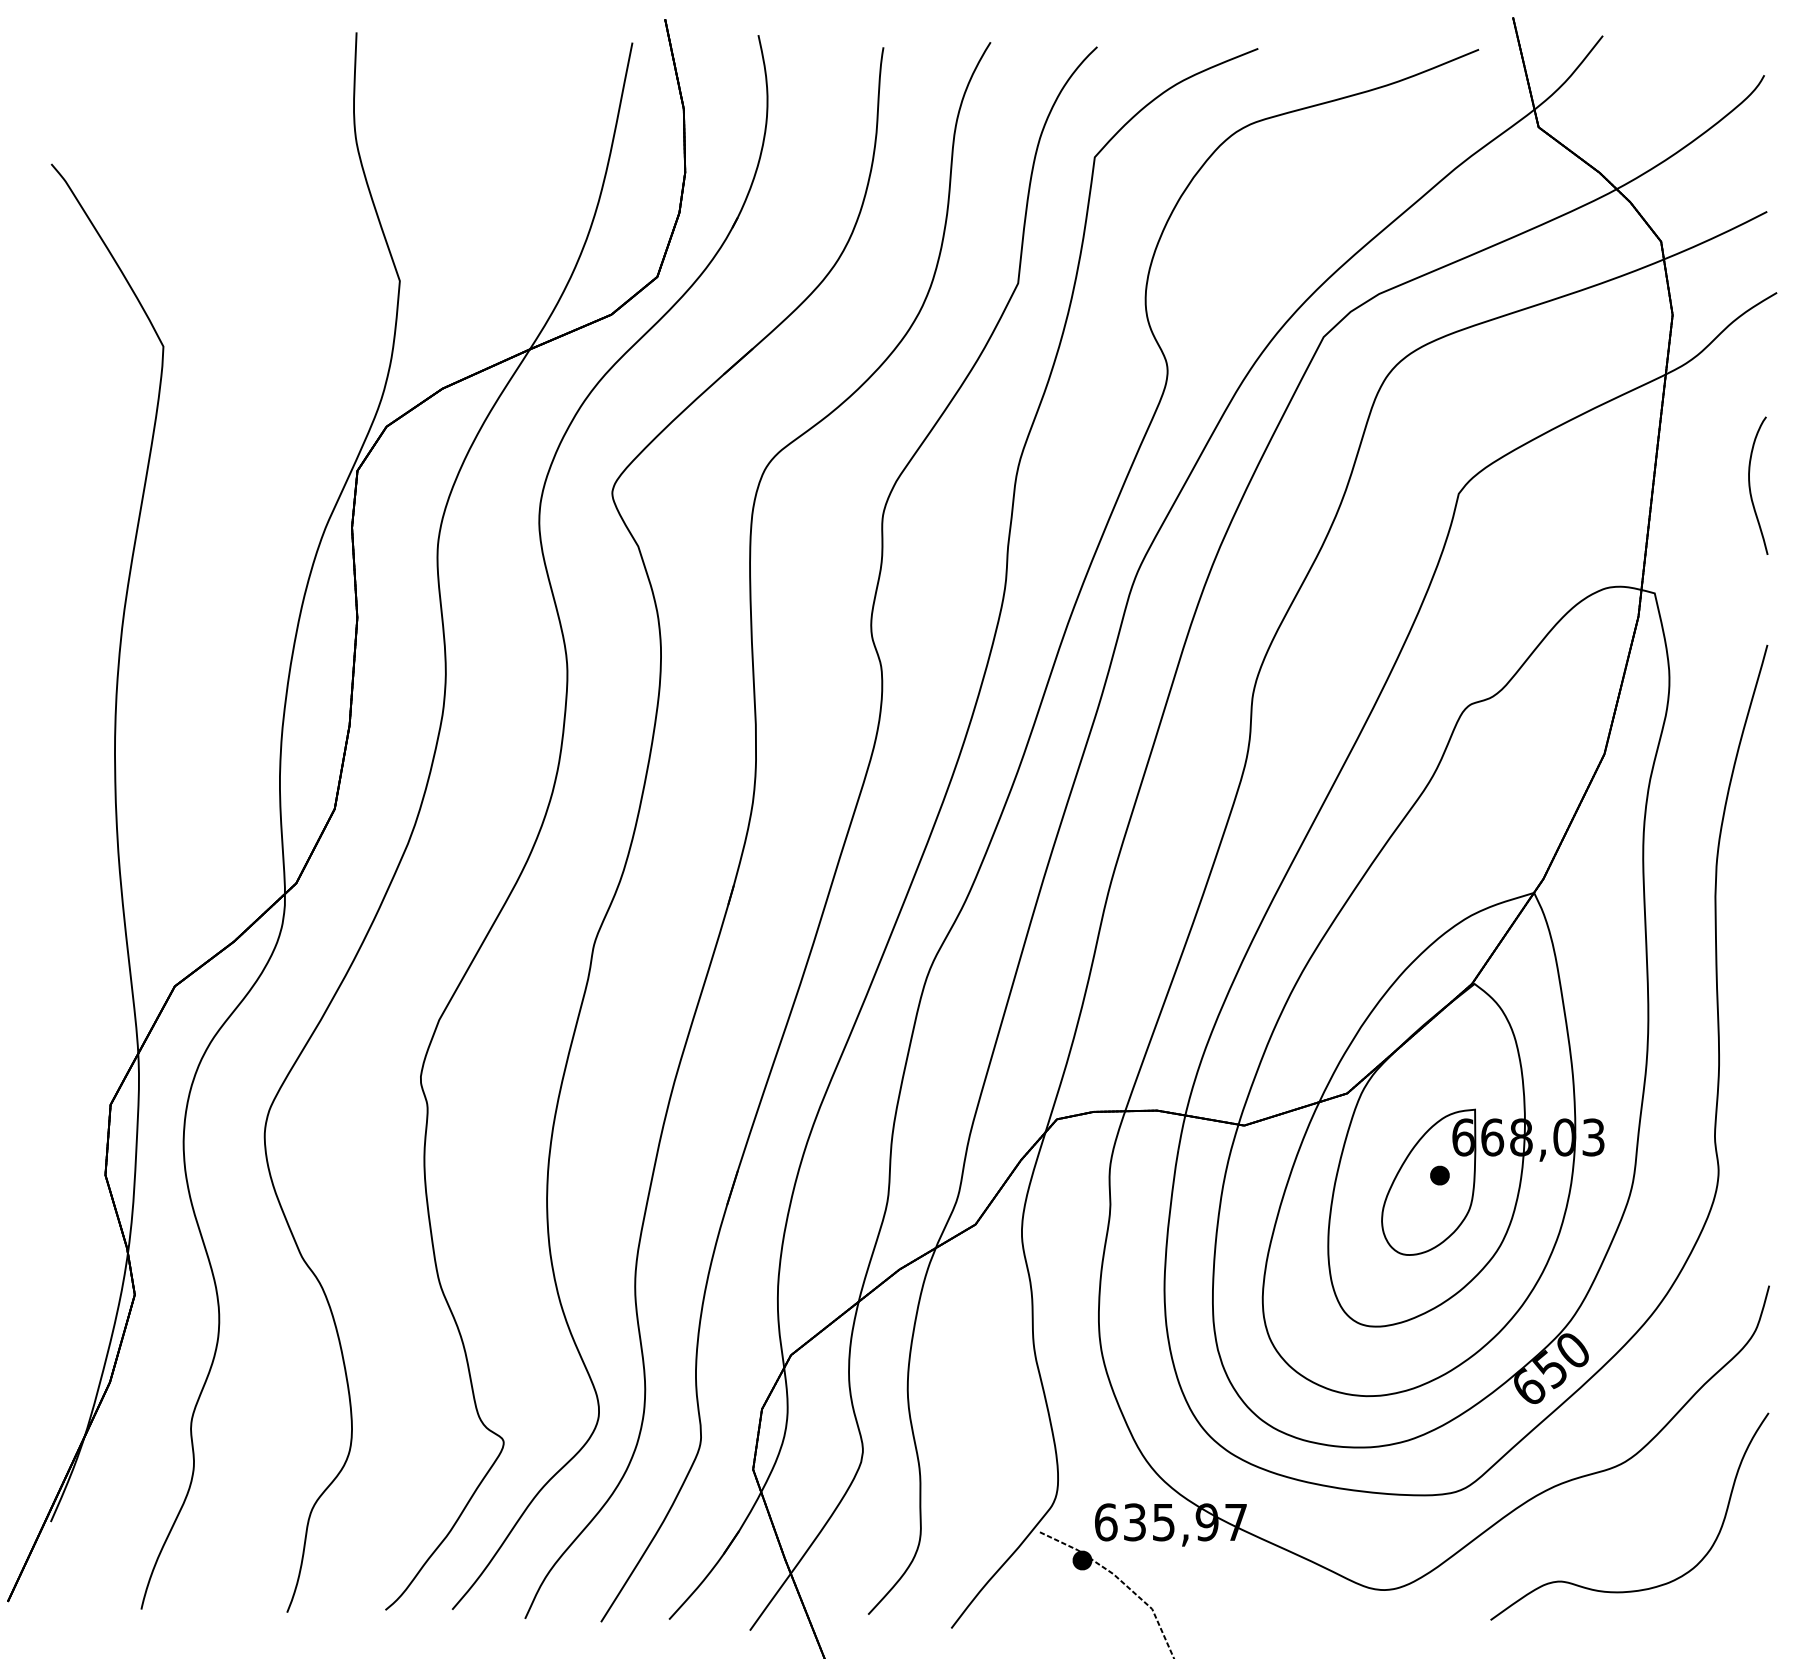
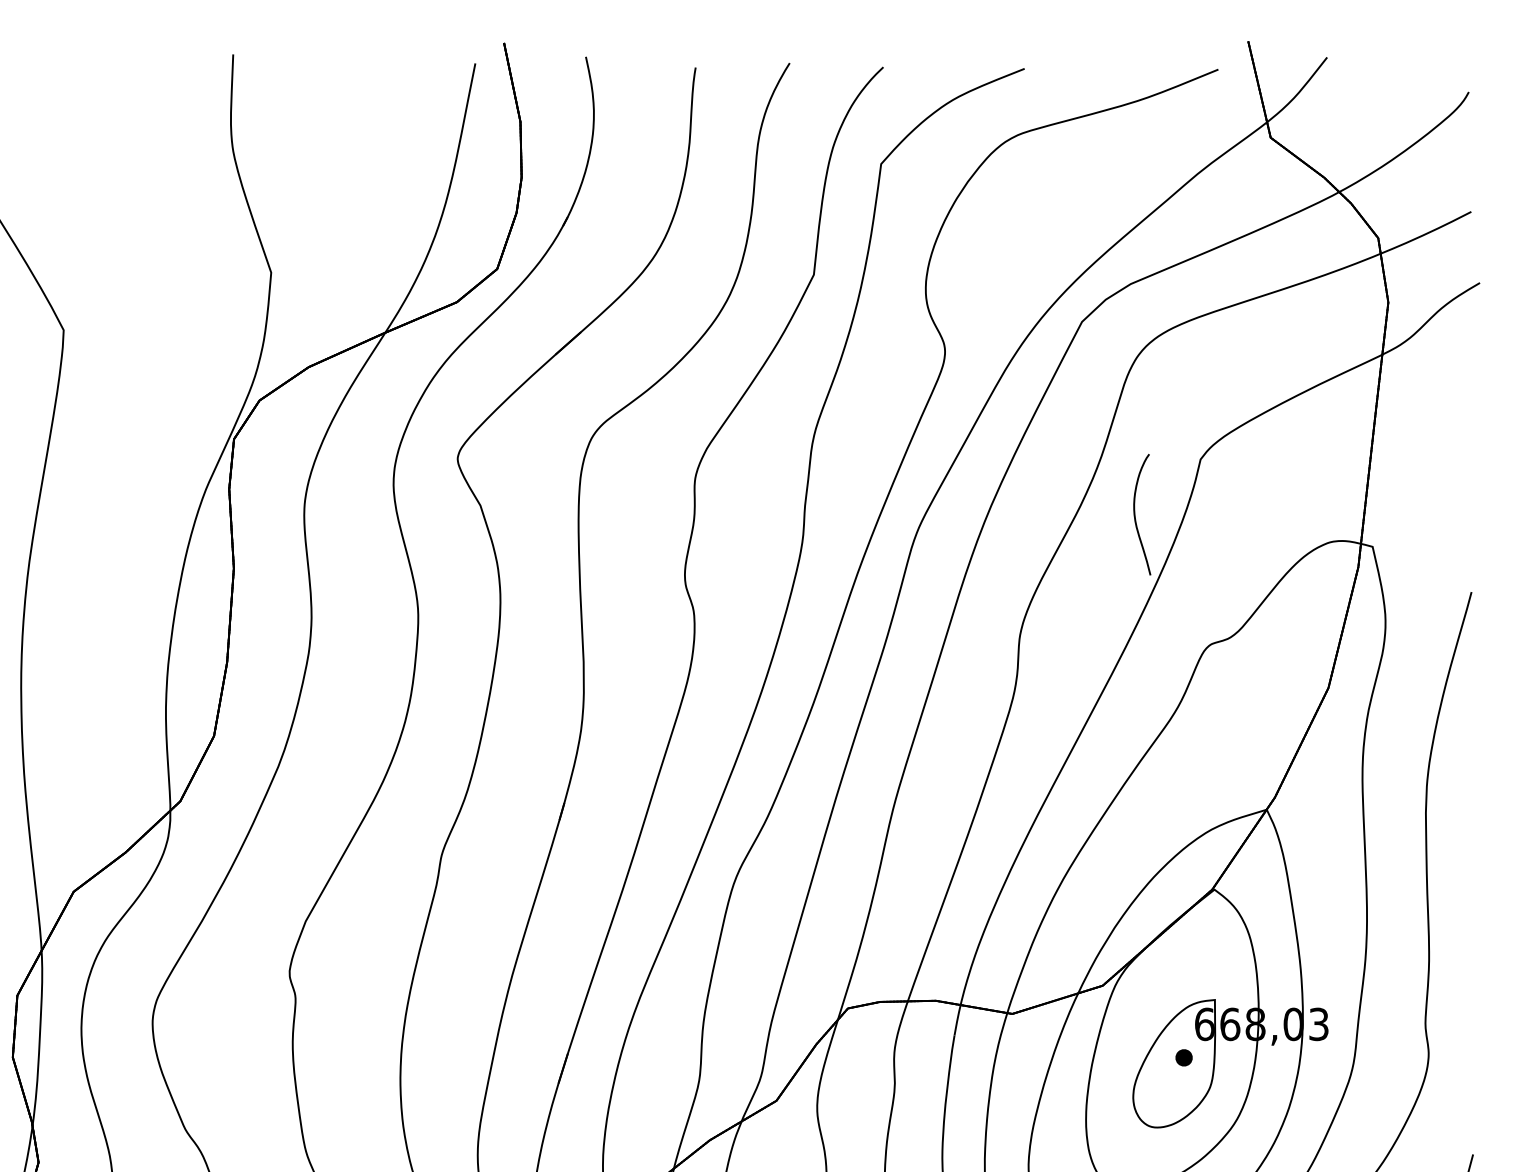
curve: (1750, 485) -> (1135, 514), moved

